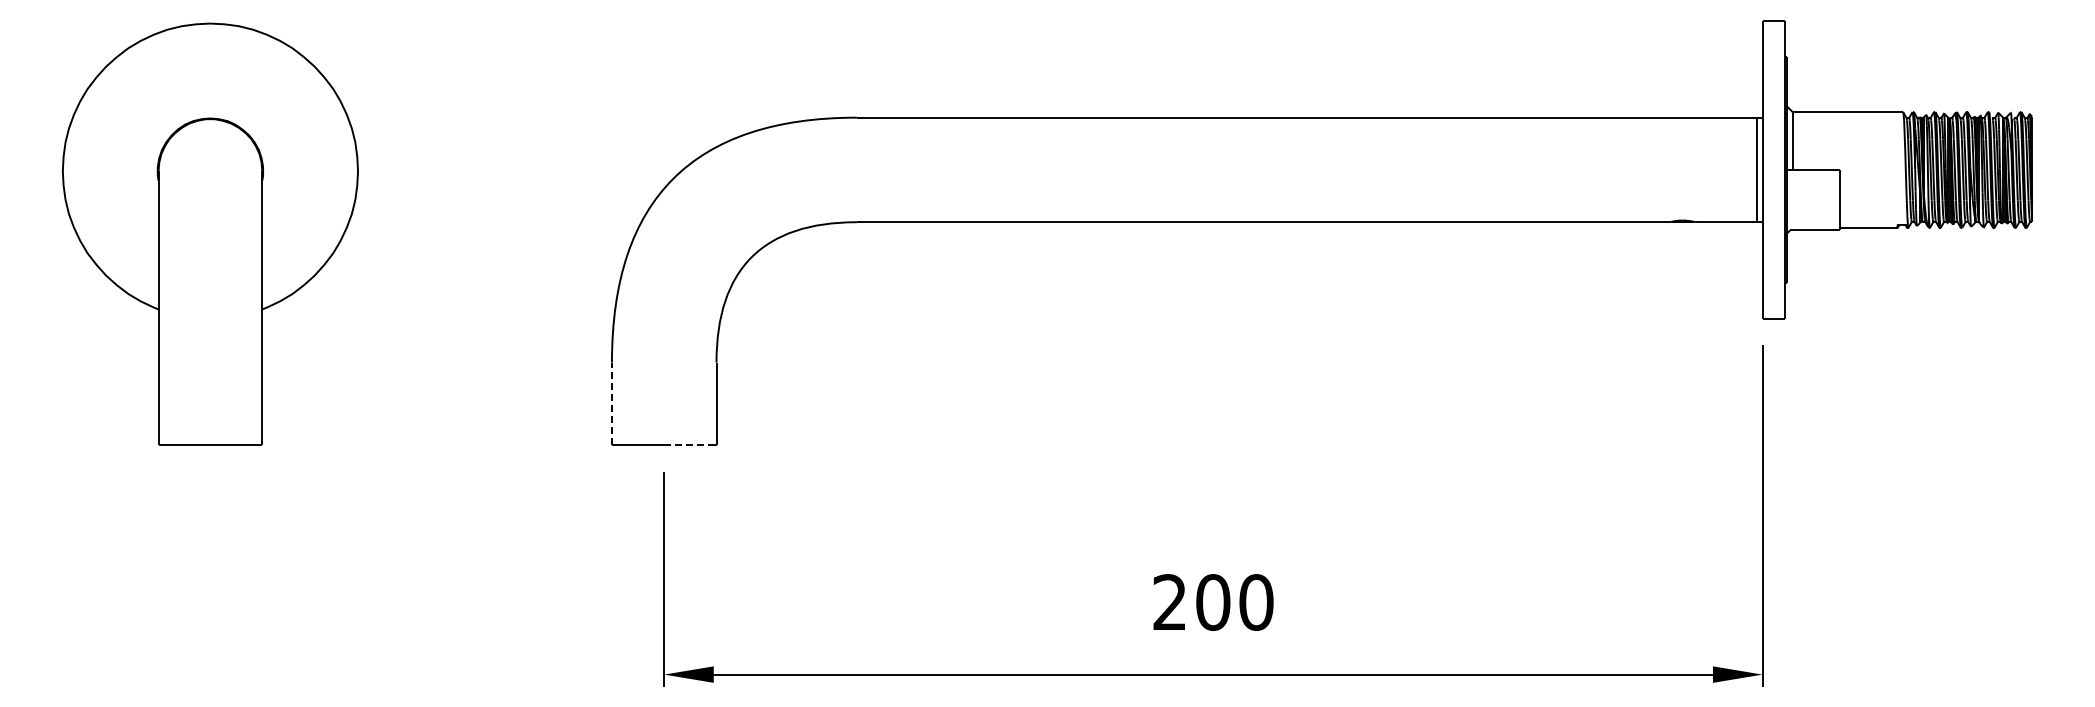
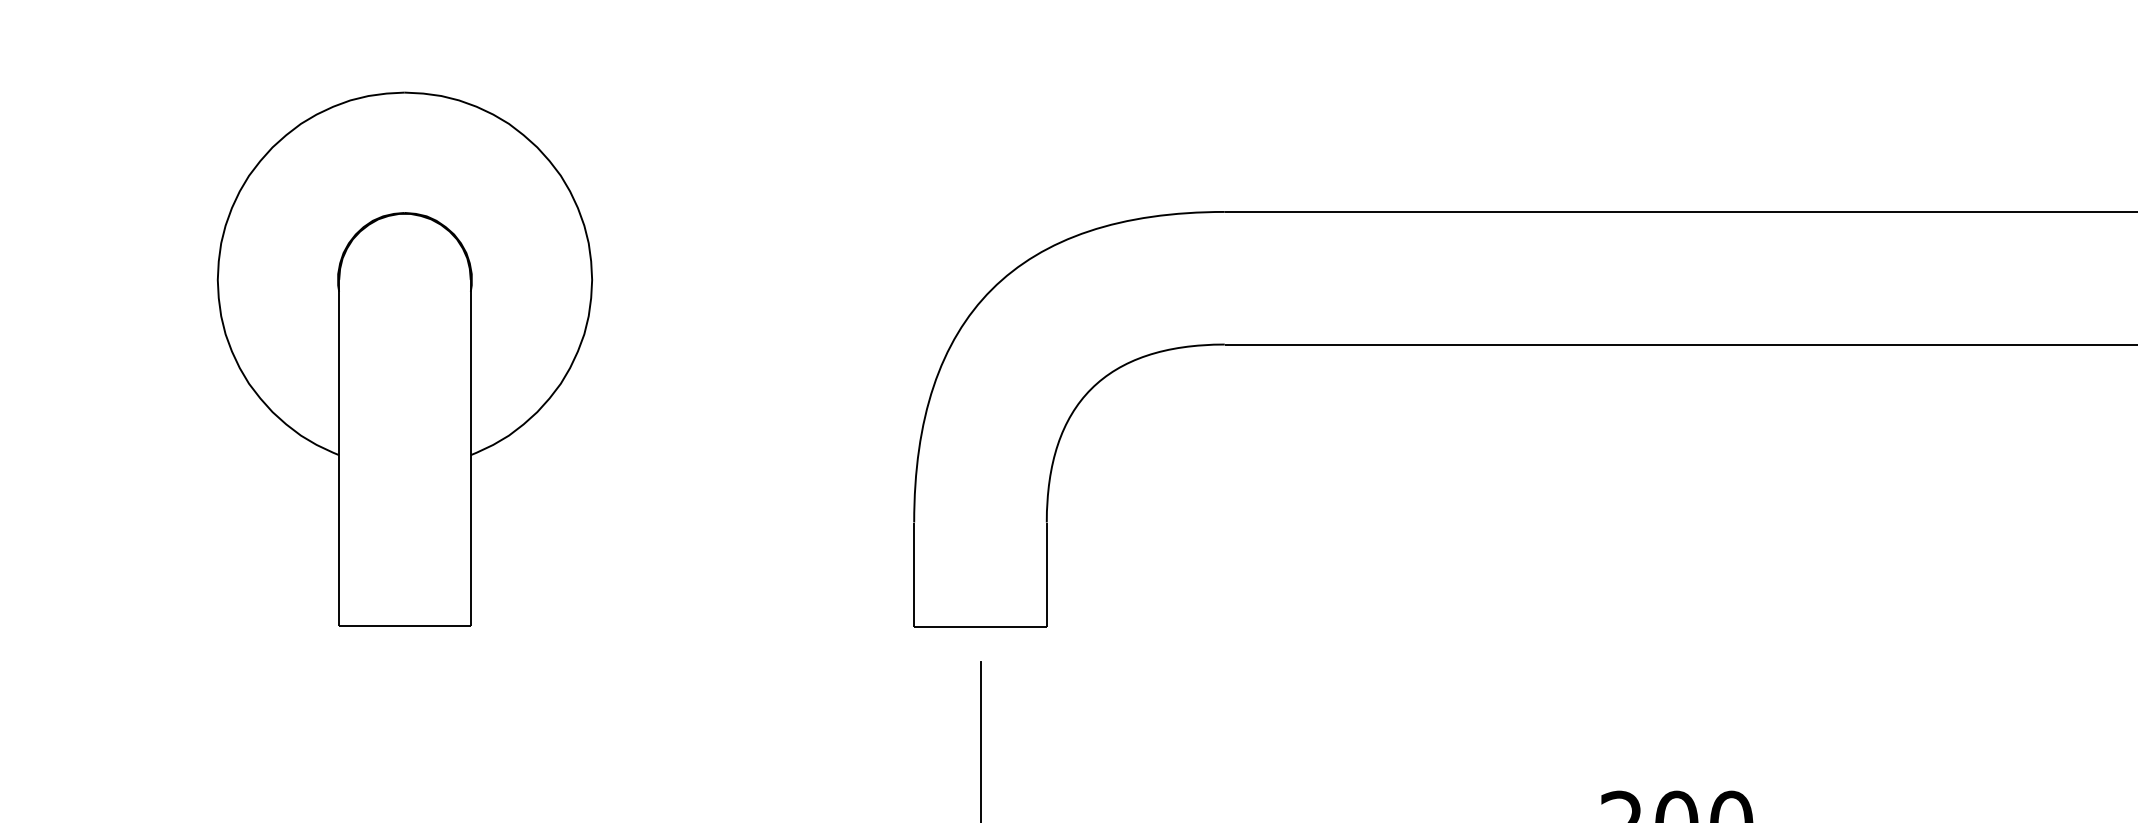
line: (611, 403) -> (913, 574), dashed -> solid
line: (687, 445) -> (1009, 627), dashed -> solid

